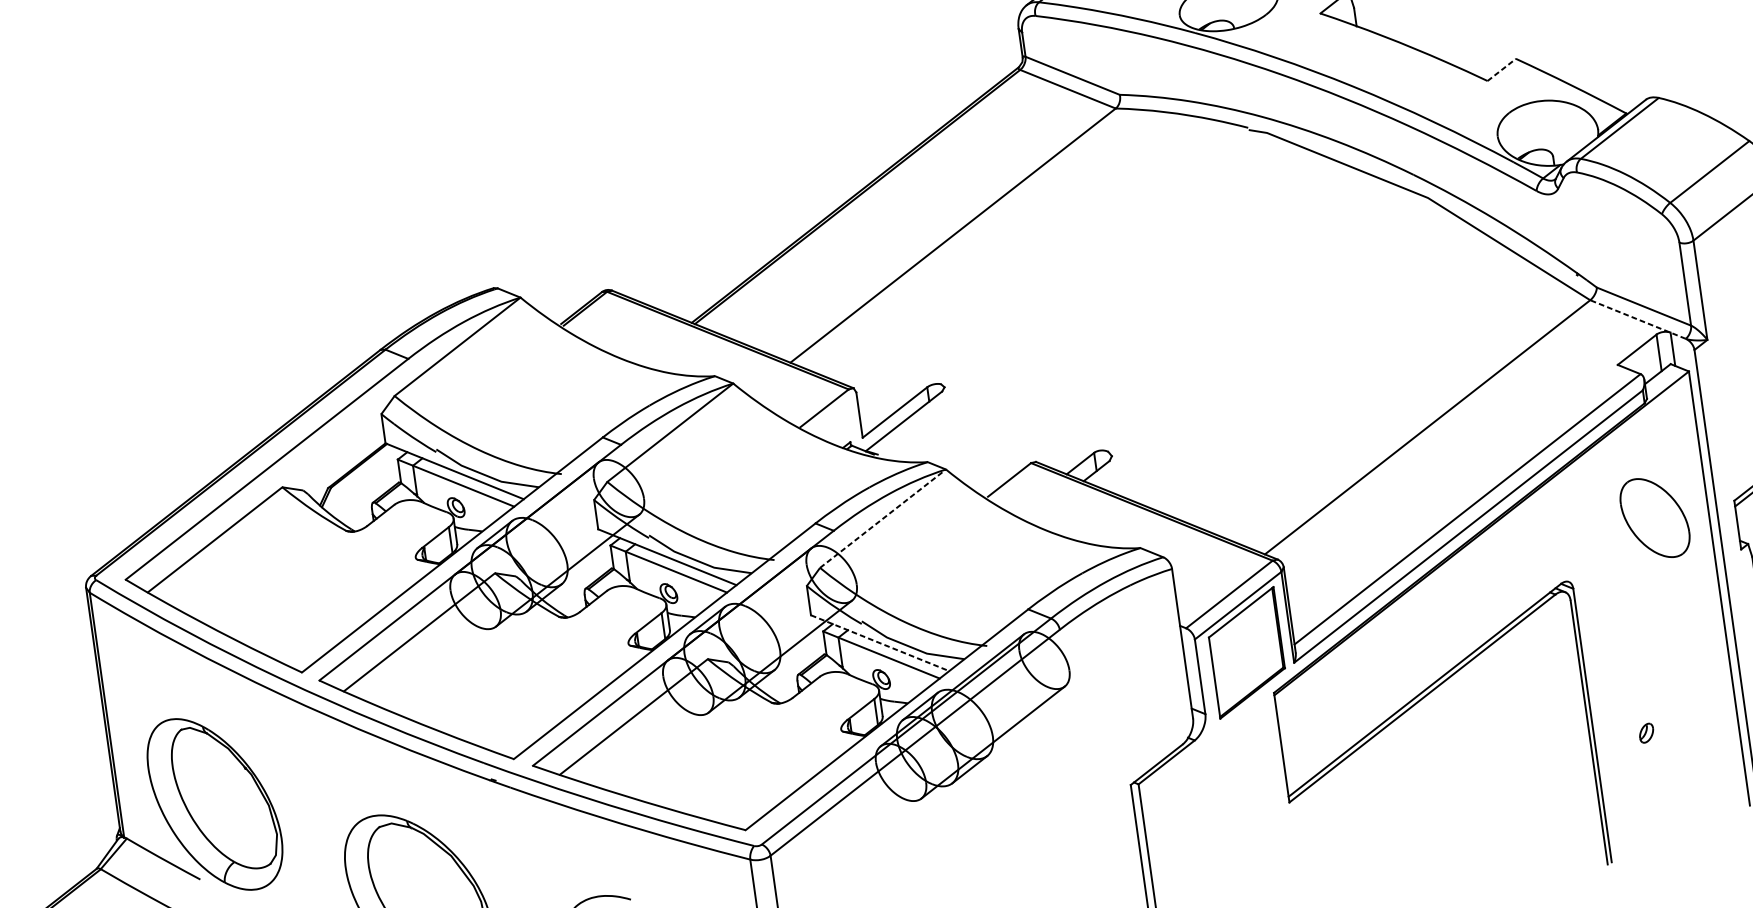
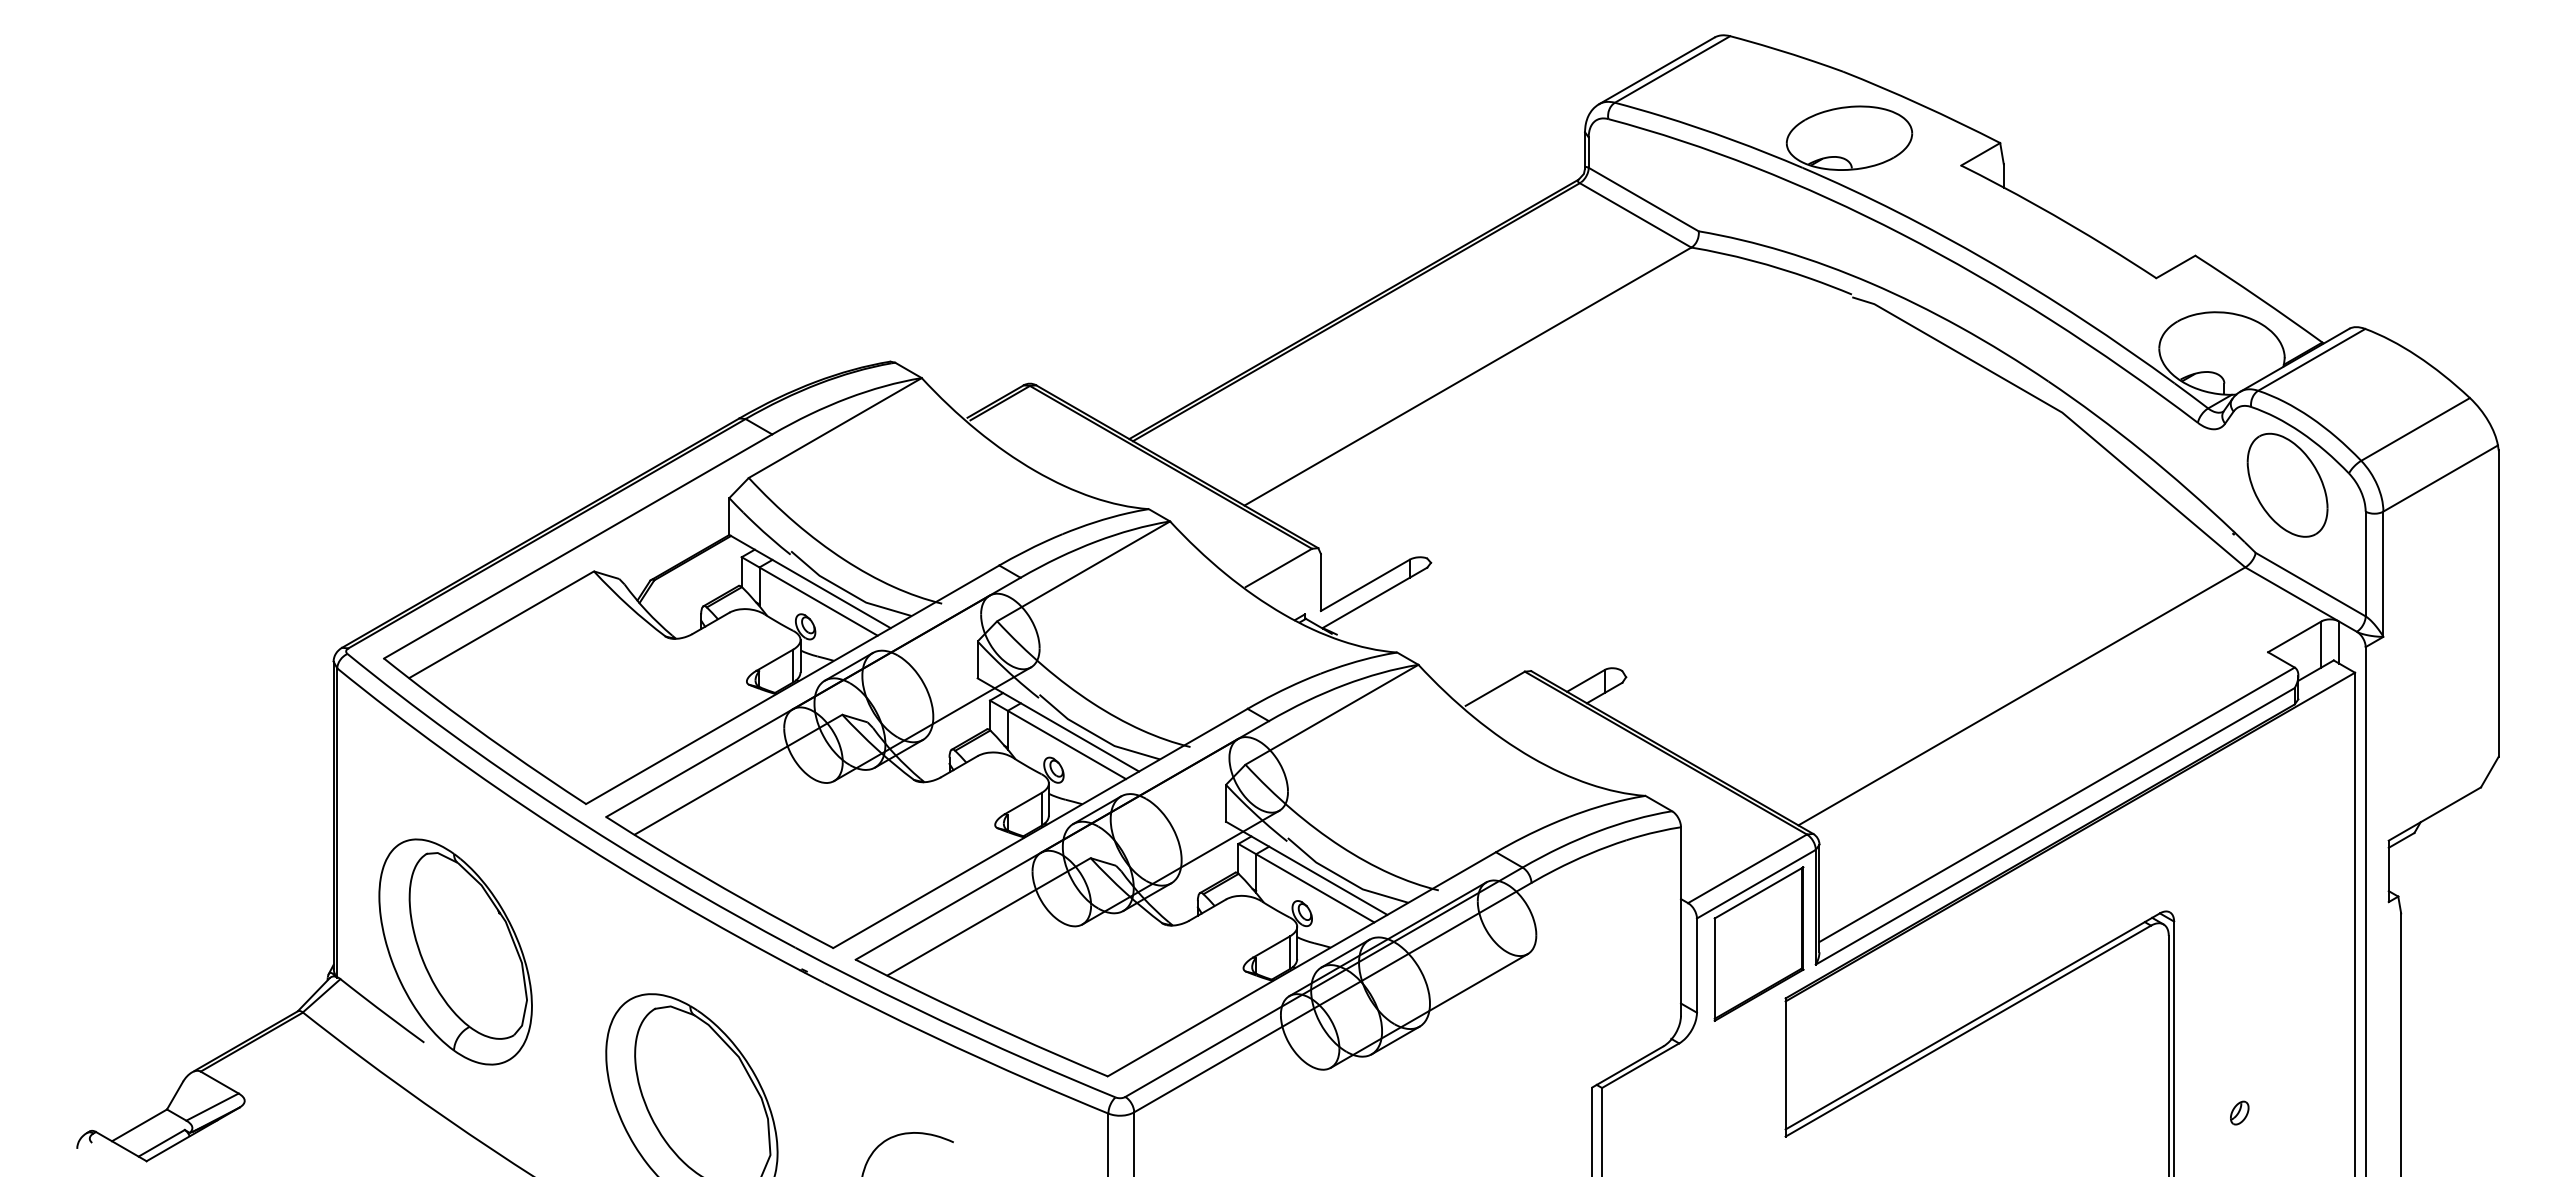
line: (1501, 69) -> (2175, 266), dashed -> solid
line: (1637, 319) -> (2300, 599), dashed -> solid
part: (1654, 517) -> (2287, 484), moved
line: (882, 518) -> (1331, 714), dashed -> solid
line: (880, 643) -> (1307, 868), dashed -> solid

